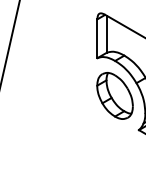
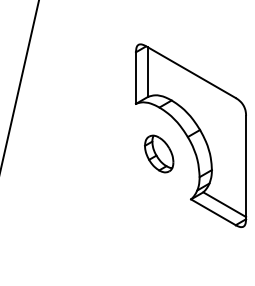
part: (114, 95) -> (158, 153), size x0.6

